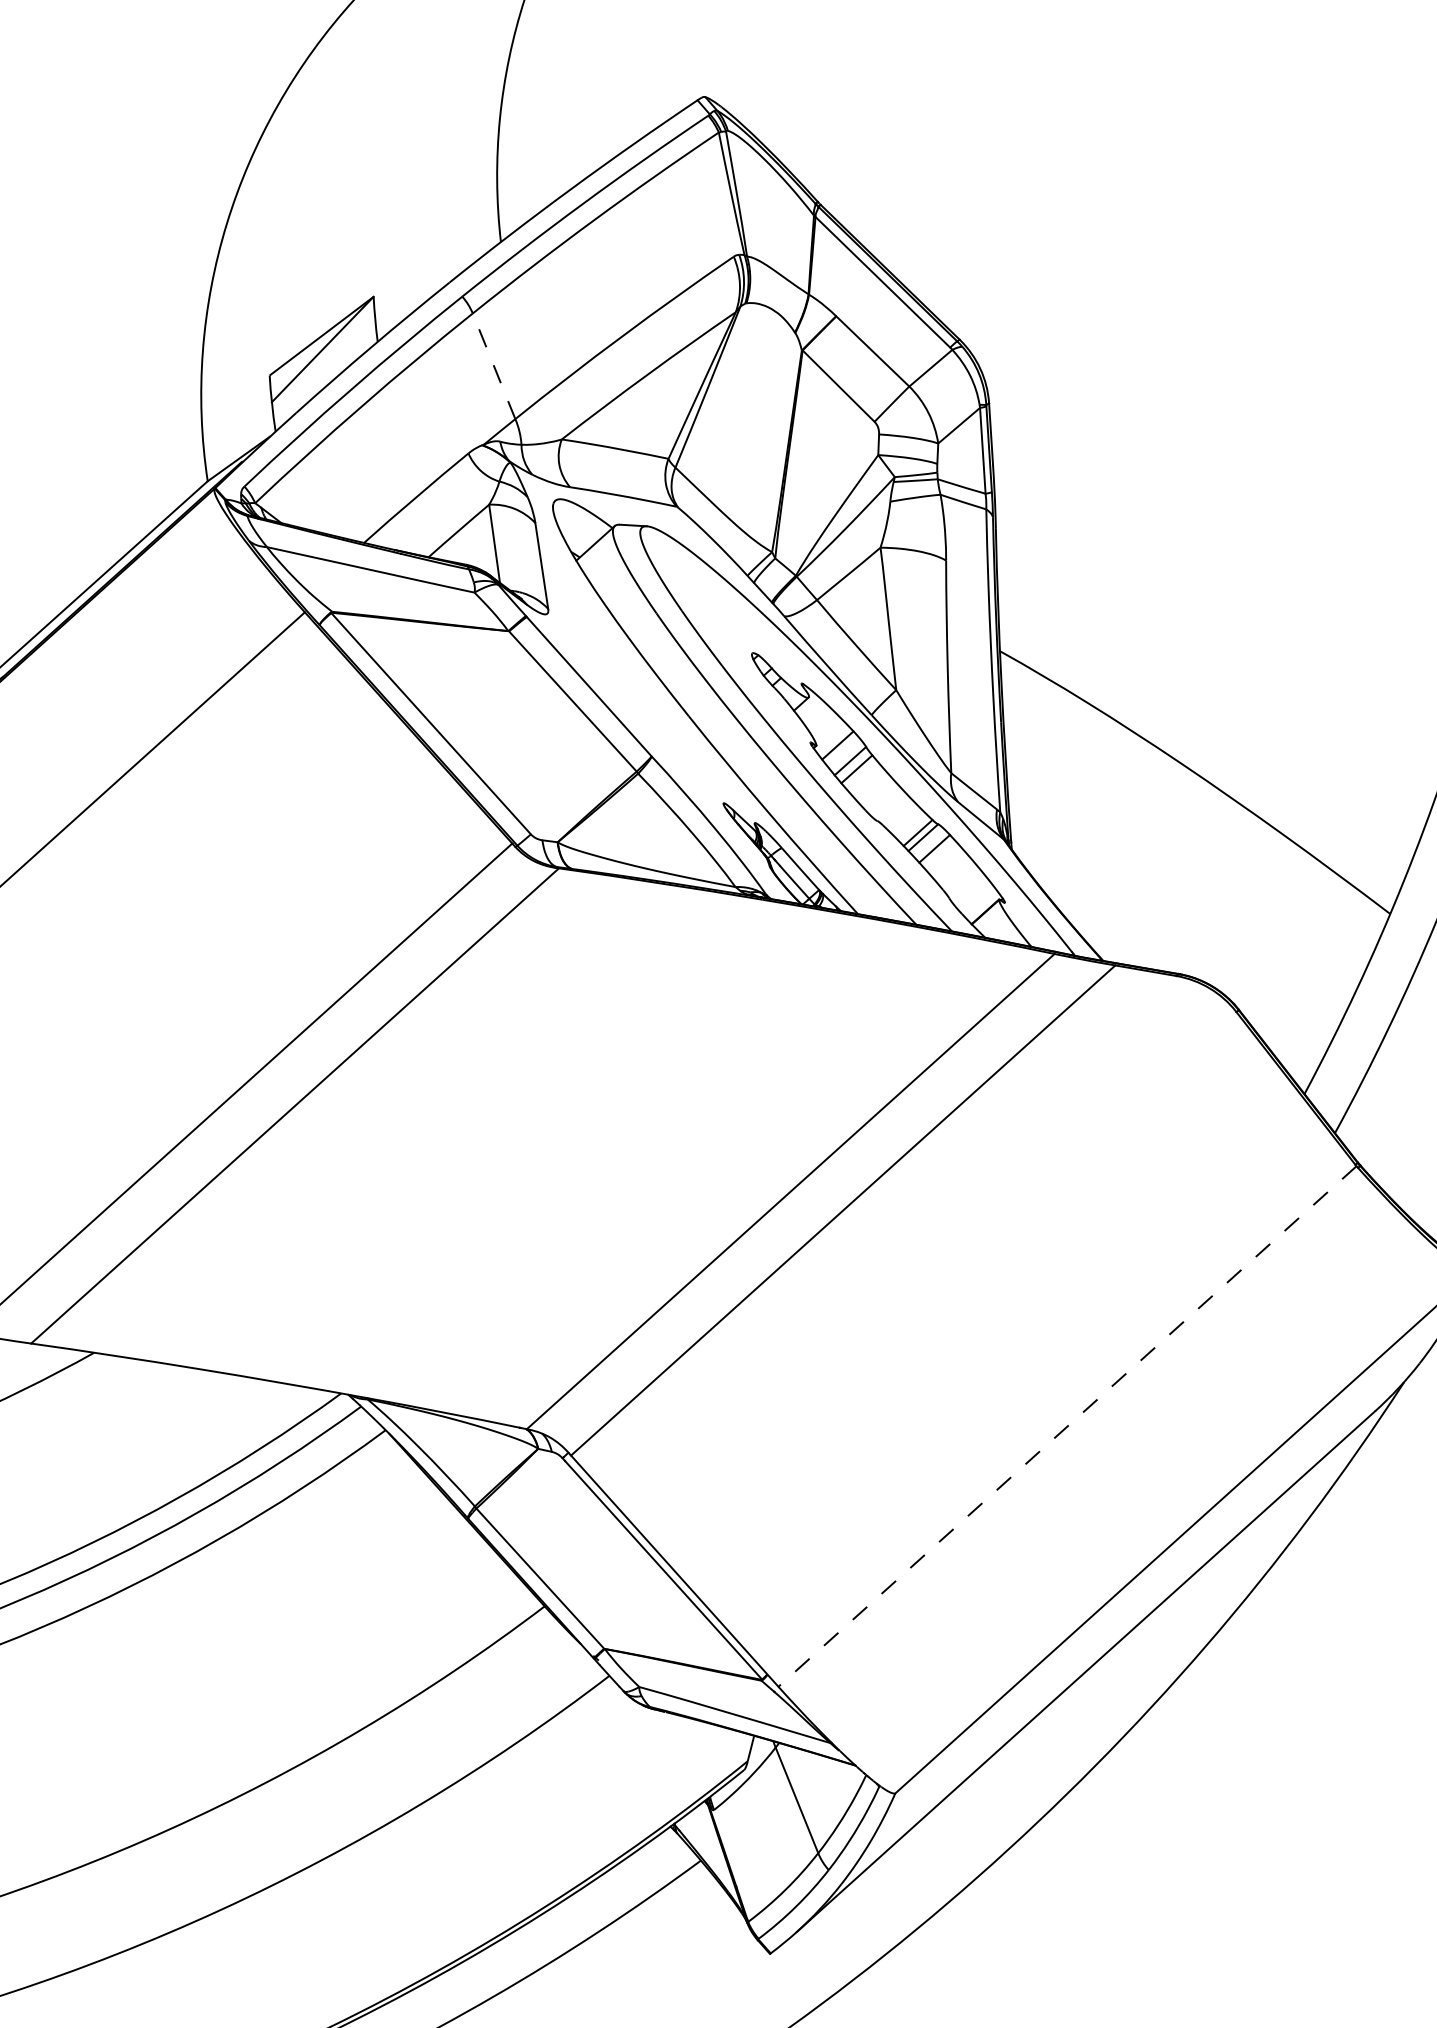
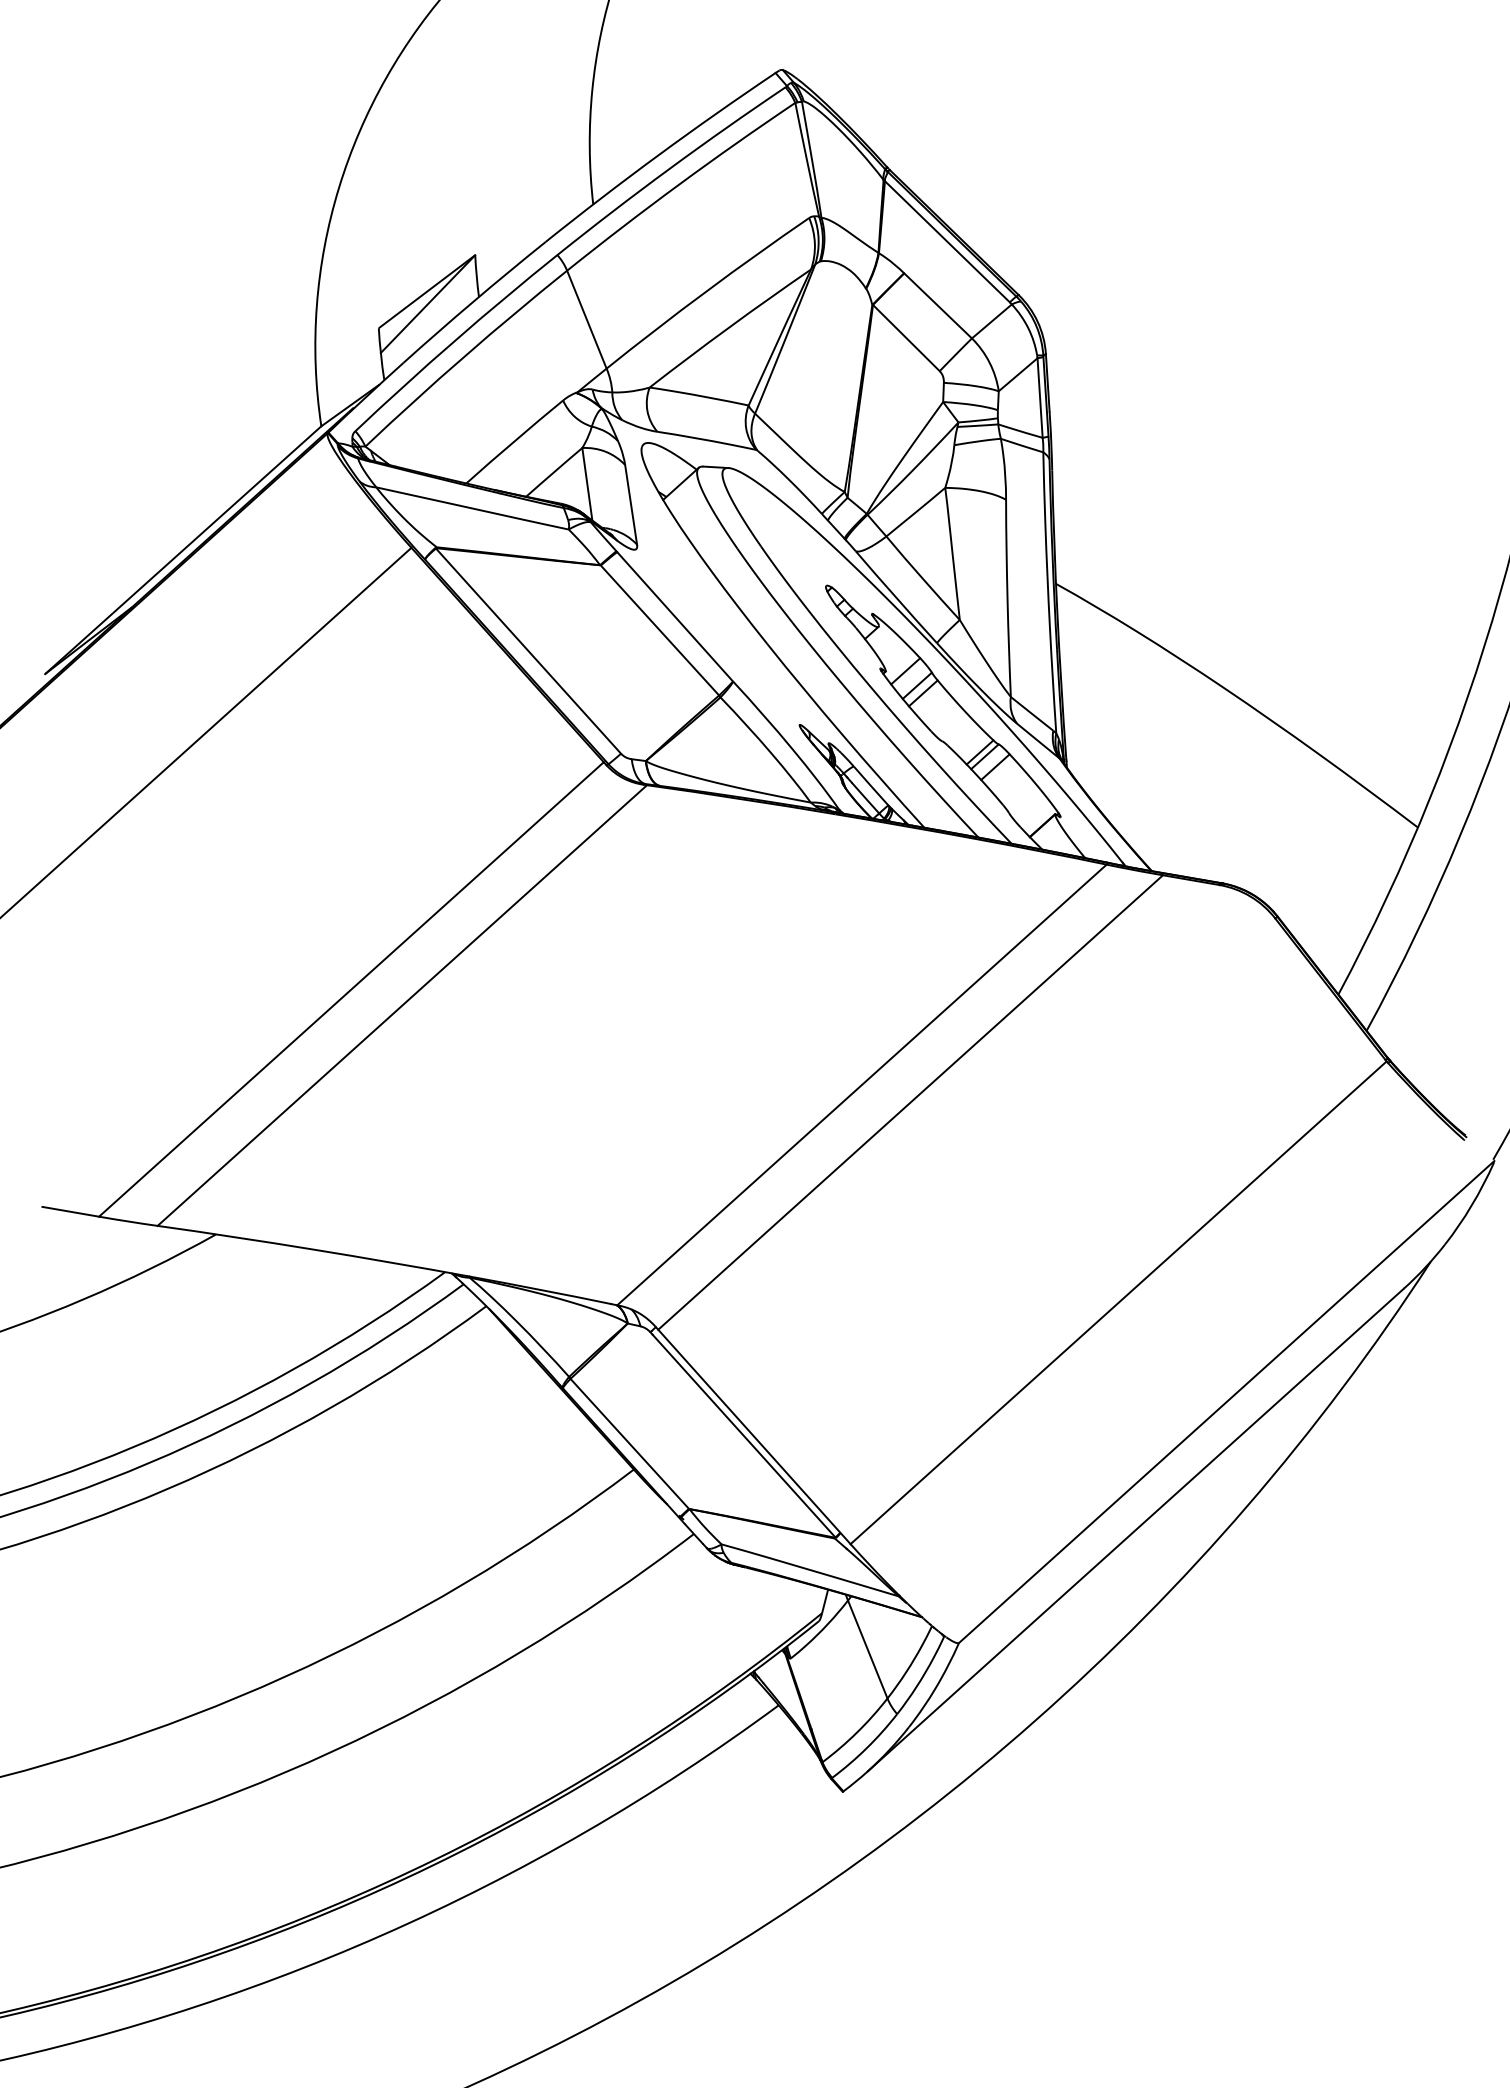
line: (493, 366) -> (586, 319), dashed -> solid
line: (1067, 1426) -> (1118, 1302), dashed -> solid

